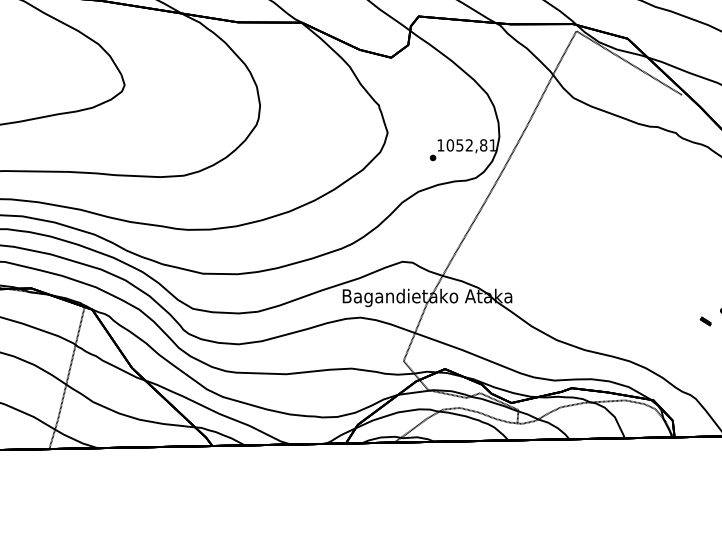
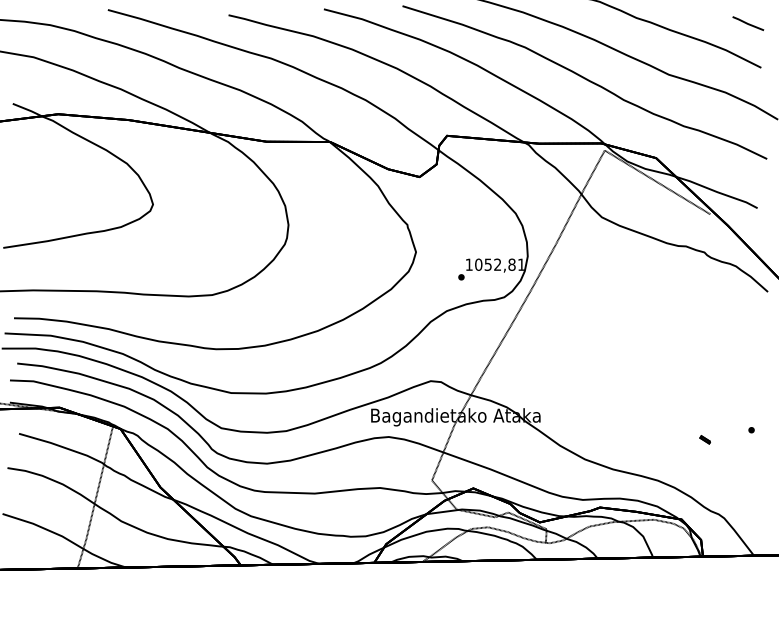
part: (705, 321) -> (704, 439), moved

